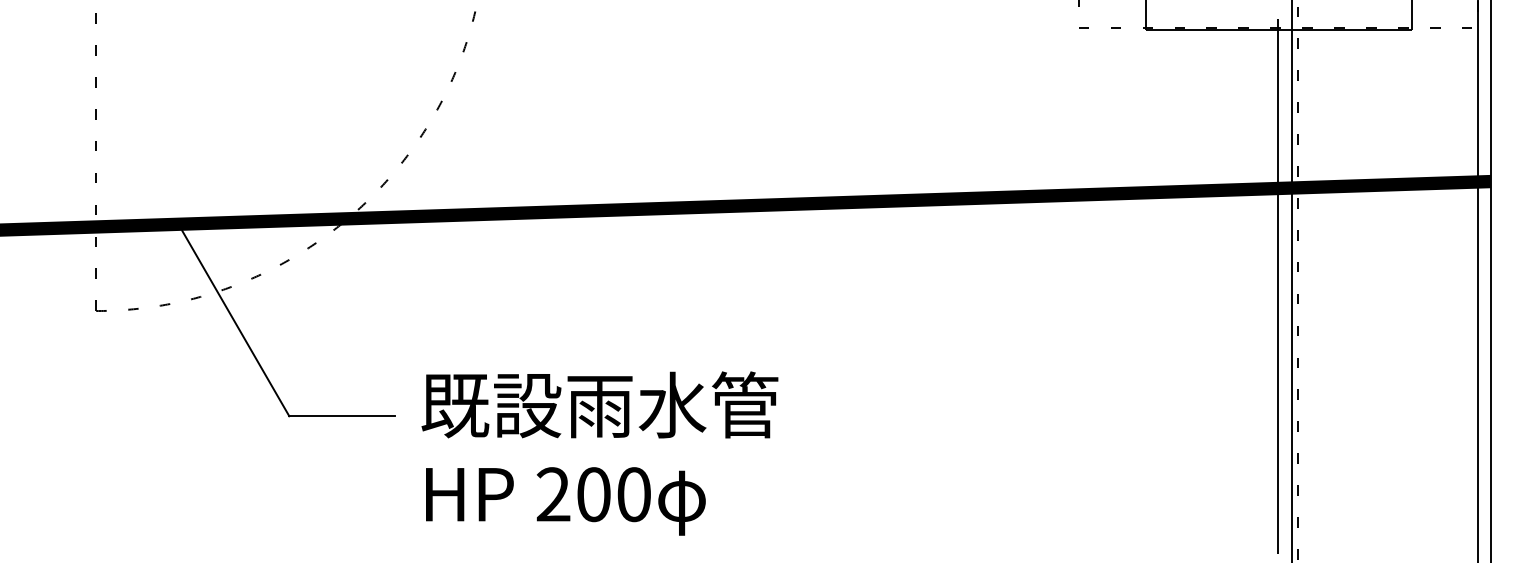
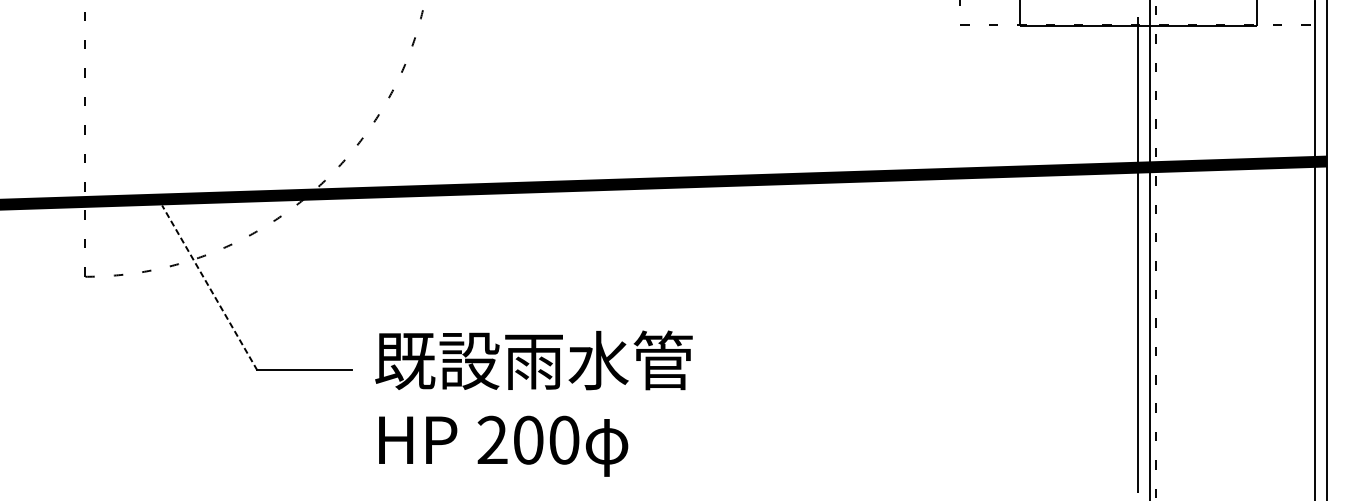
line: (235, 323) -> (209, 287), solid -> dashed

